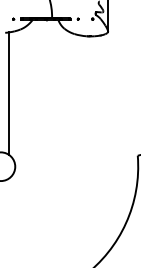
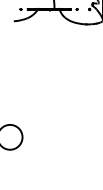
line: (9, 93) -> (17, 73), removed

